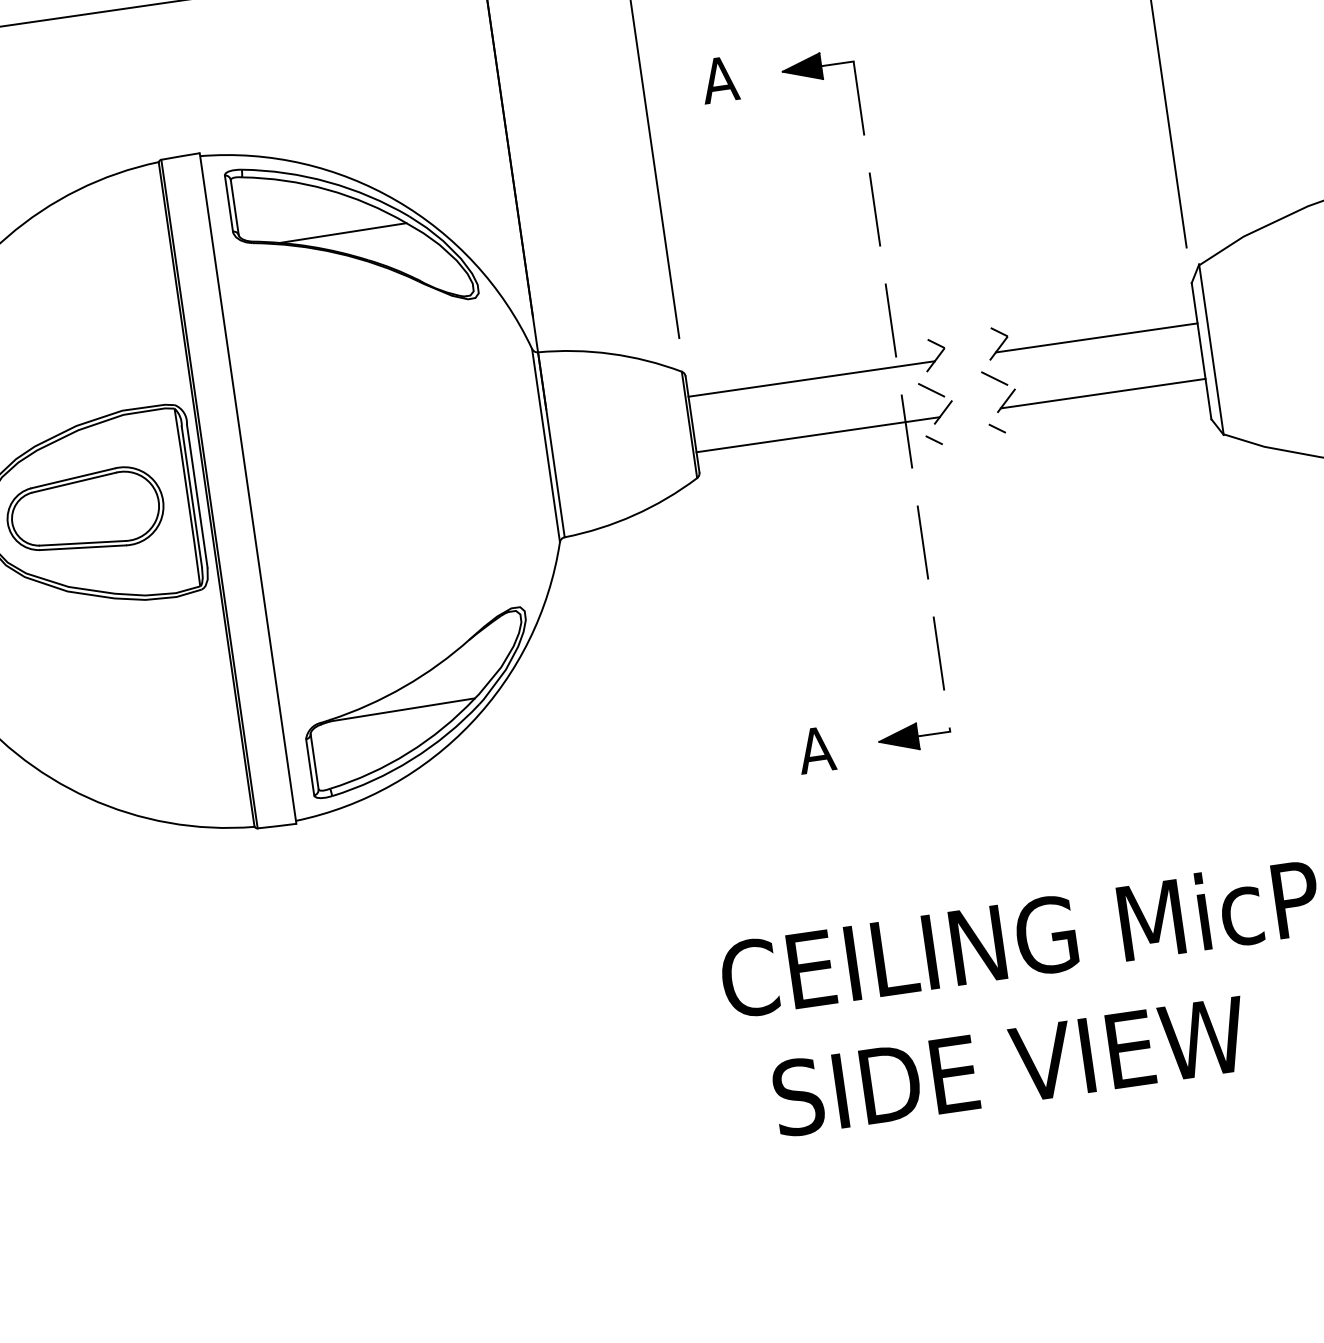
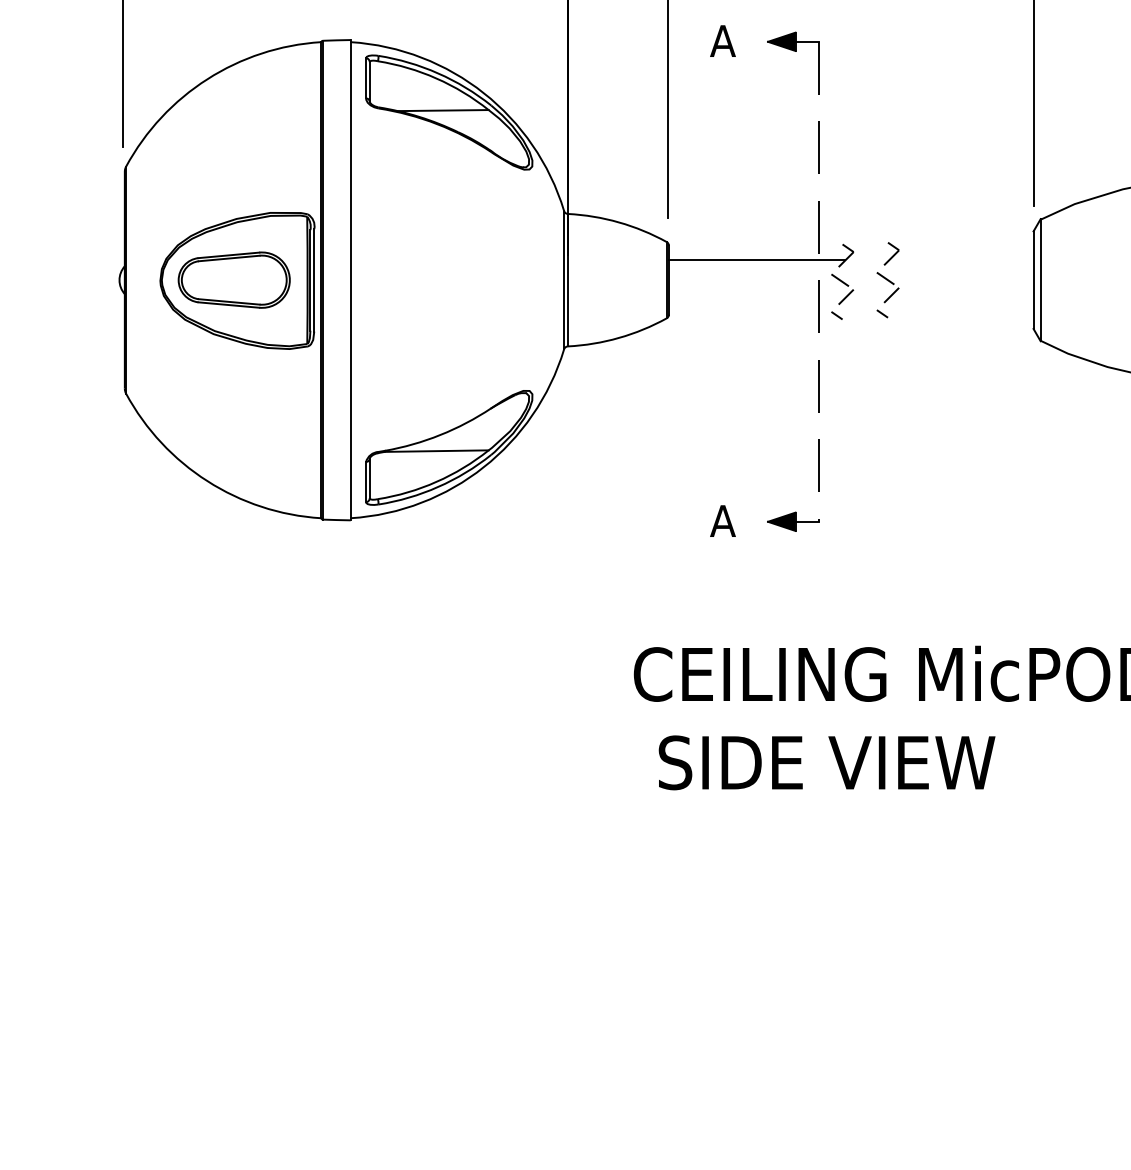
line: (1096, 338) -> (961, 260), removed
line: (1102, 394) -> (959, 300), removed
line: (818, 435) -> (756, 300), removed

